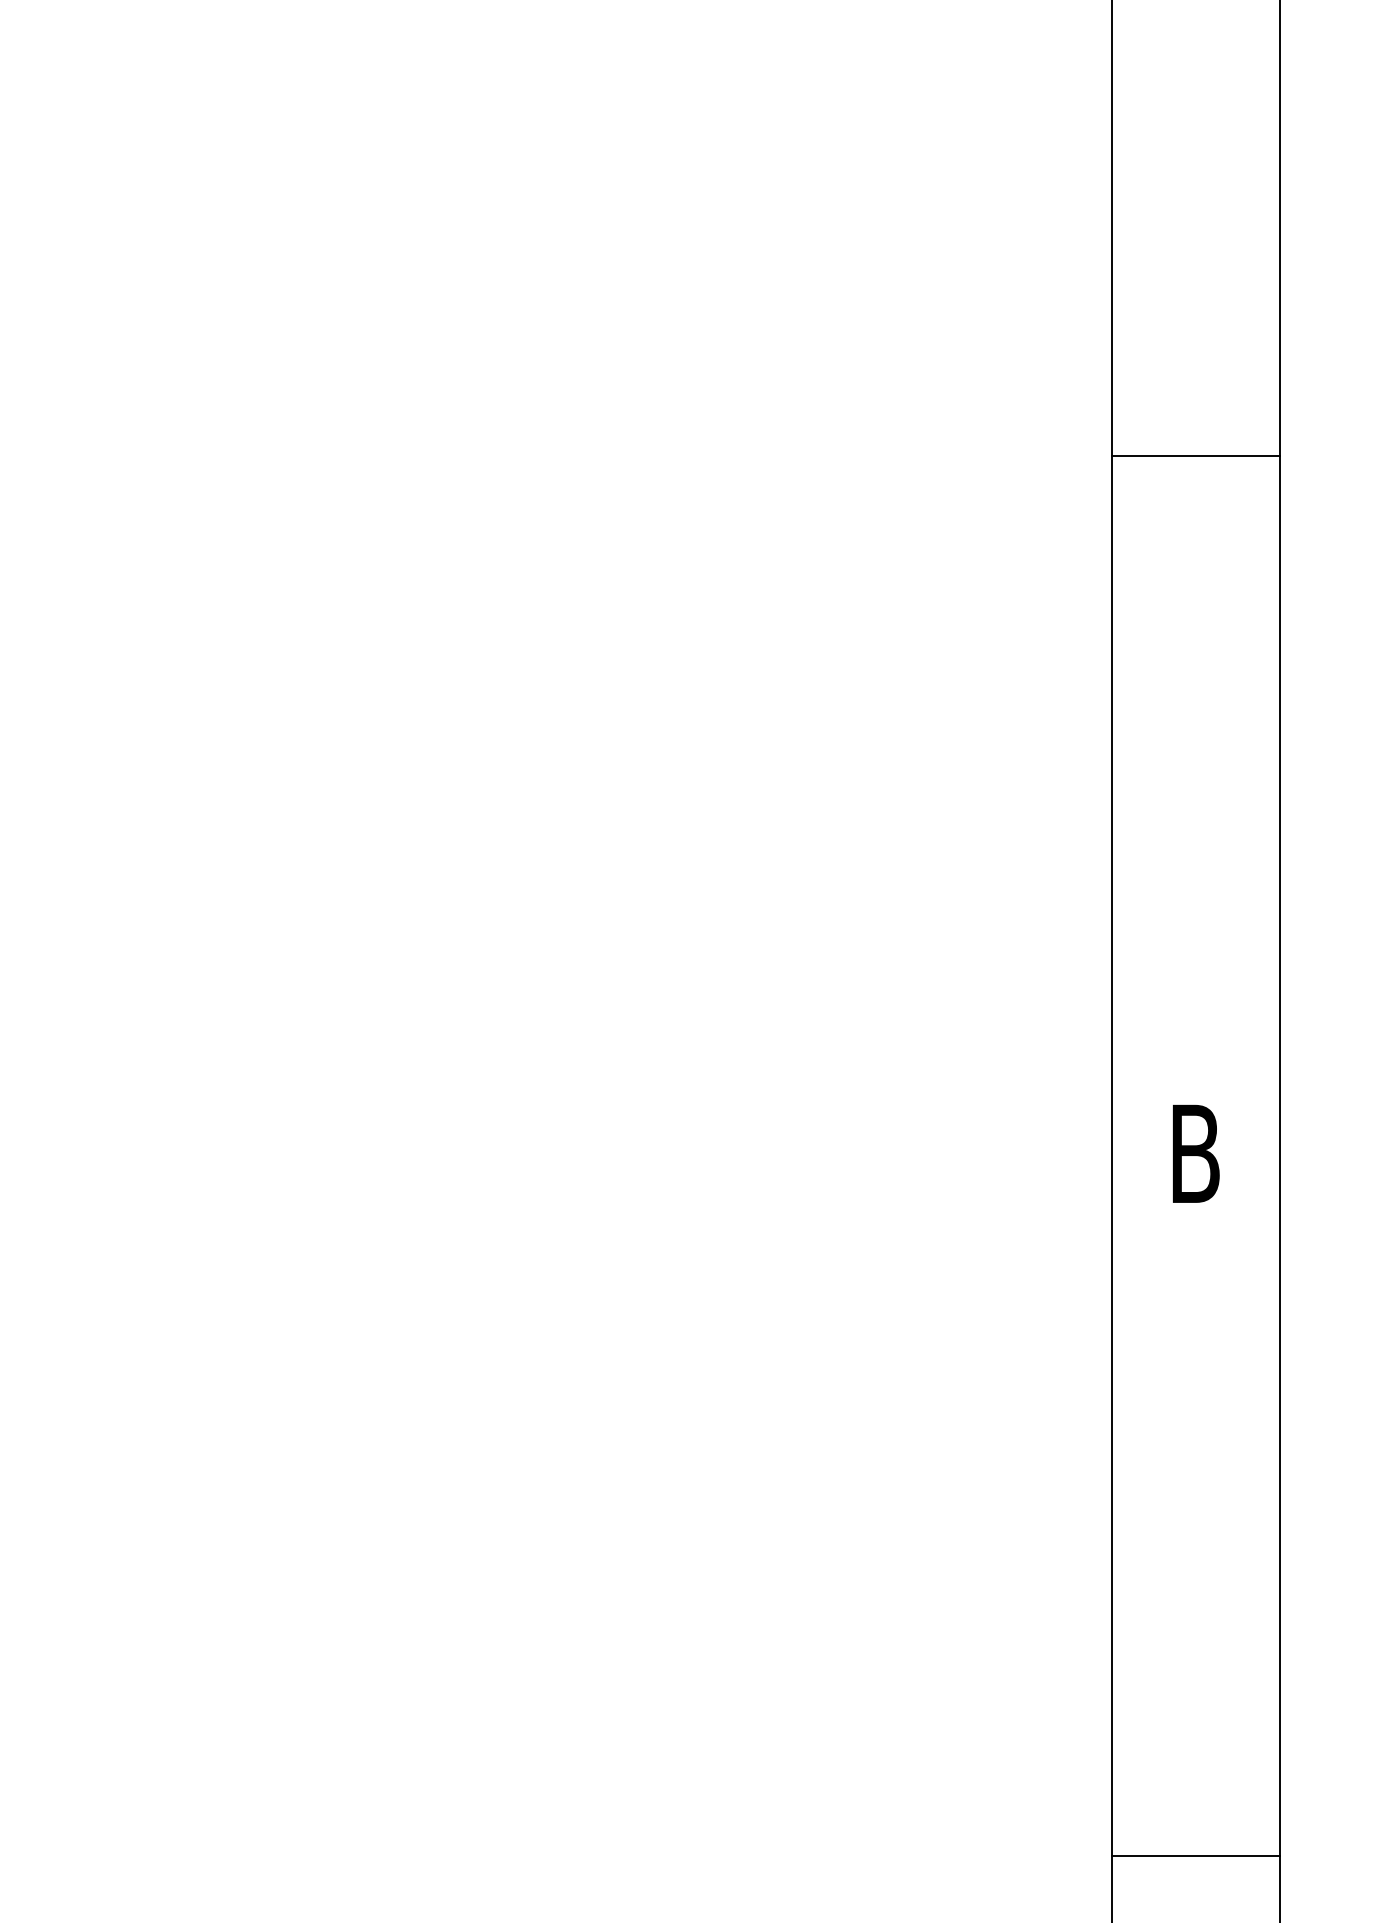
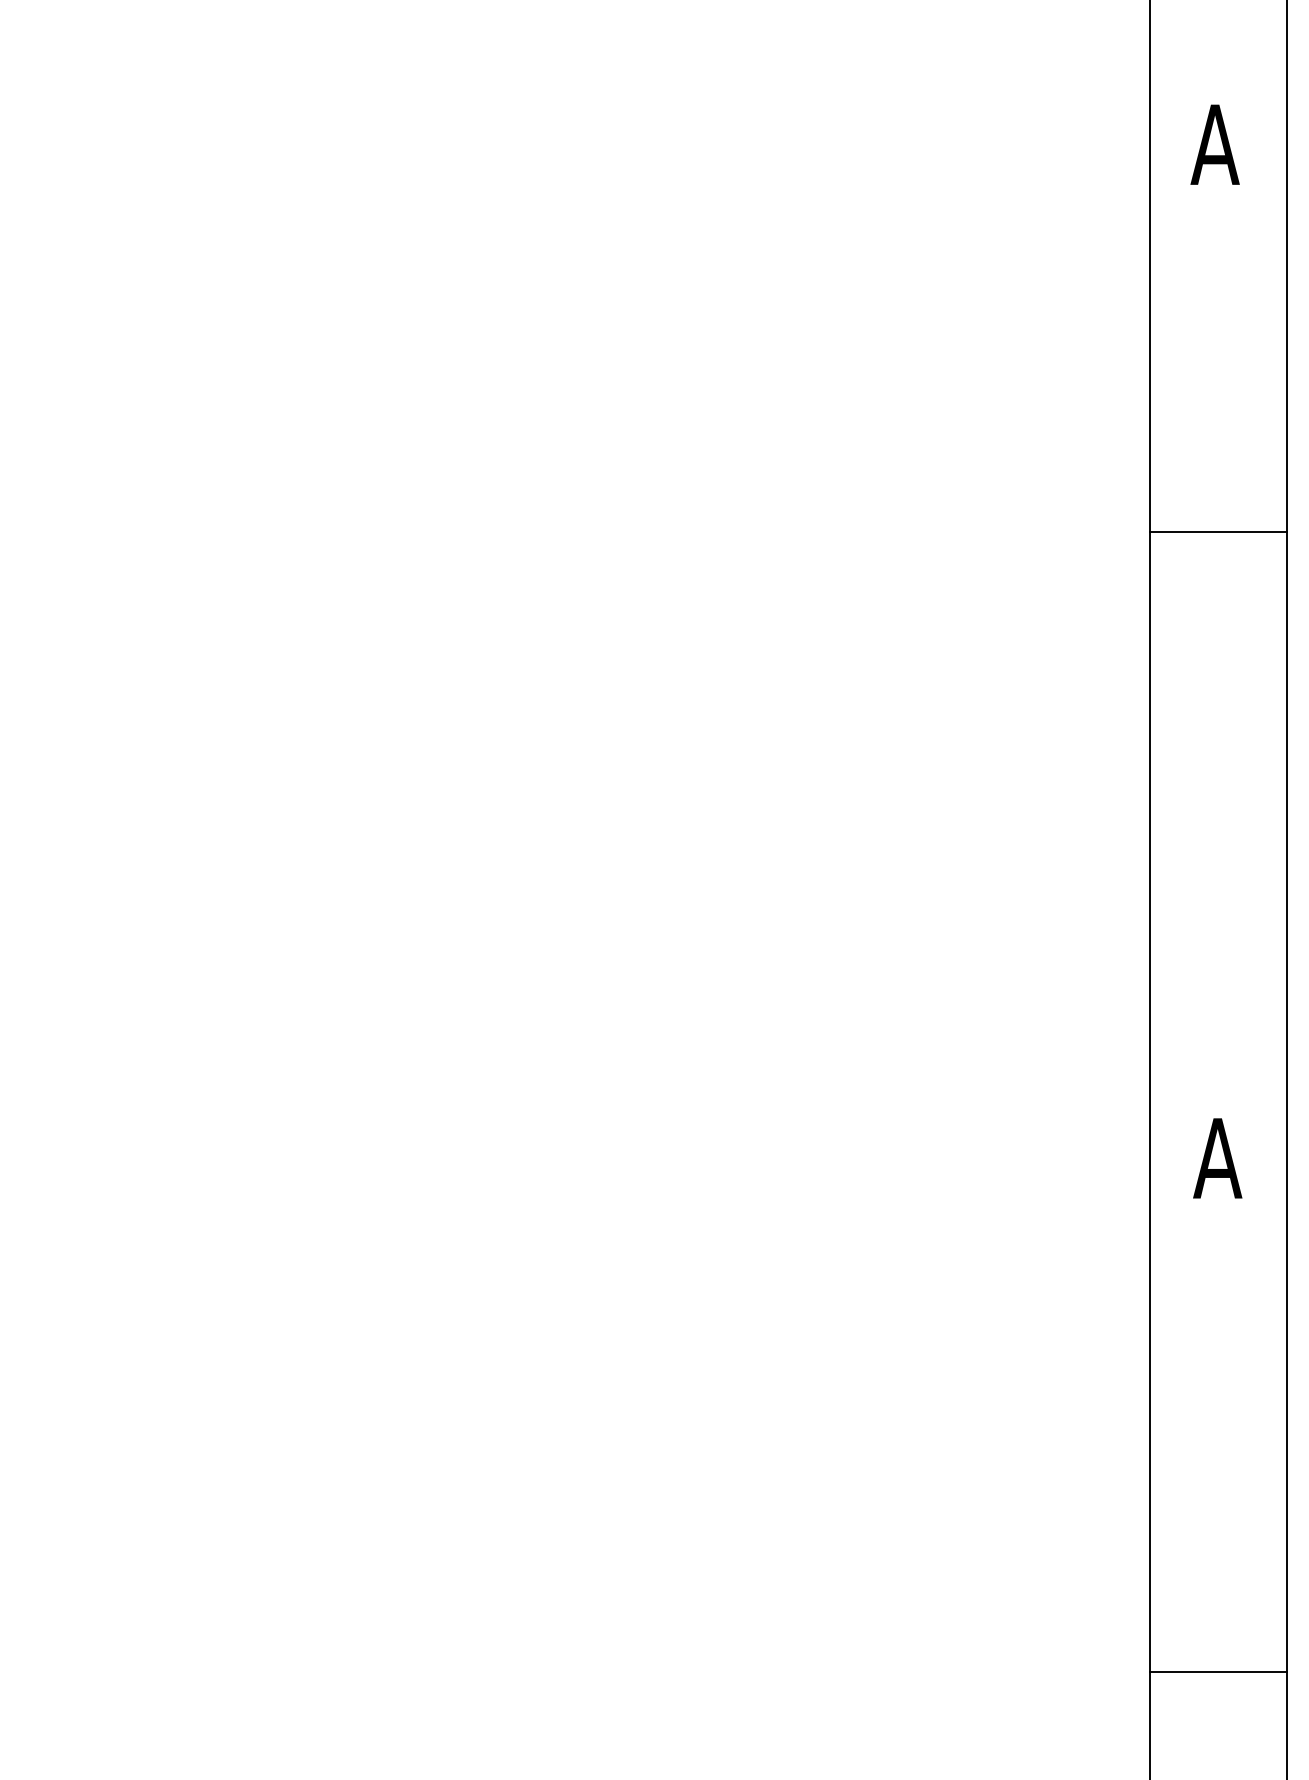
line: (1196, 455) -> (1218, 532), moved
text: (1194, 1153) -> (1217, 1158), B -> A
line: (1196, 1855) -> (1218, 1671), moved

